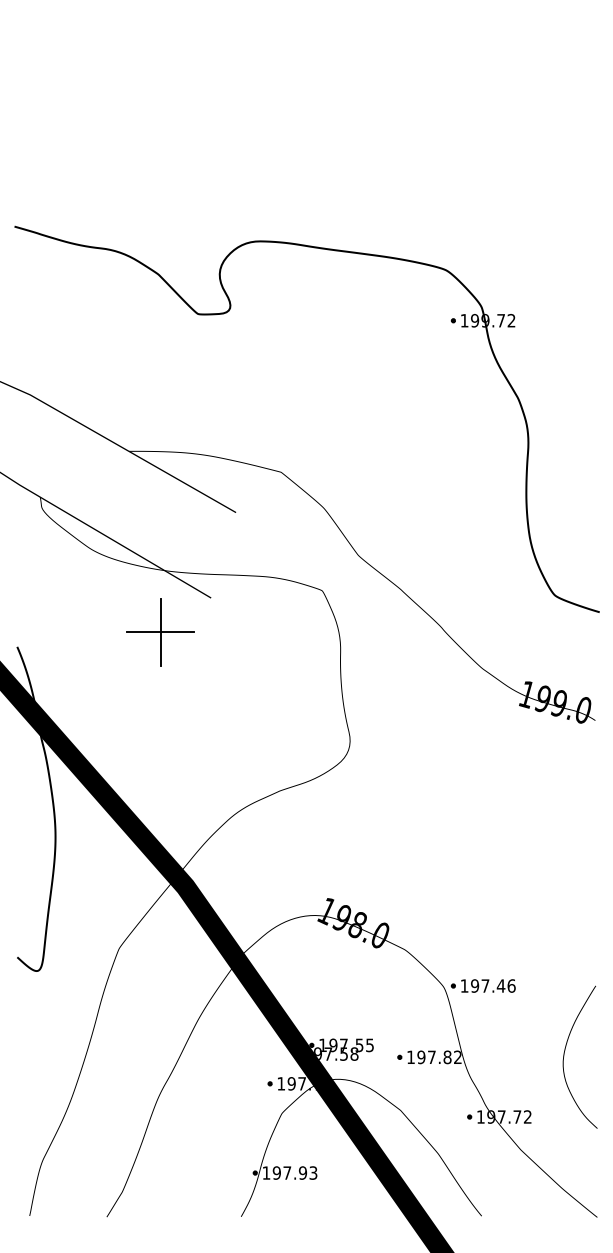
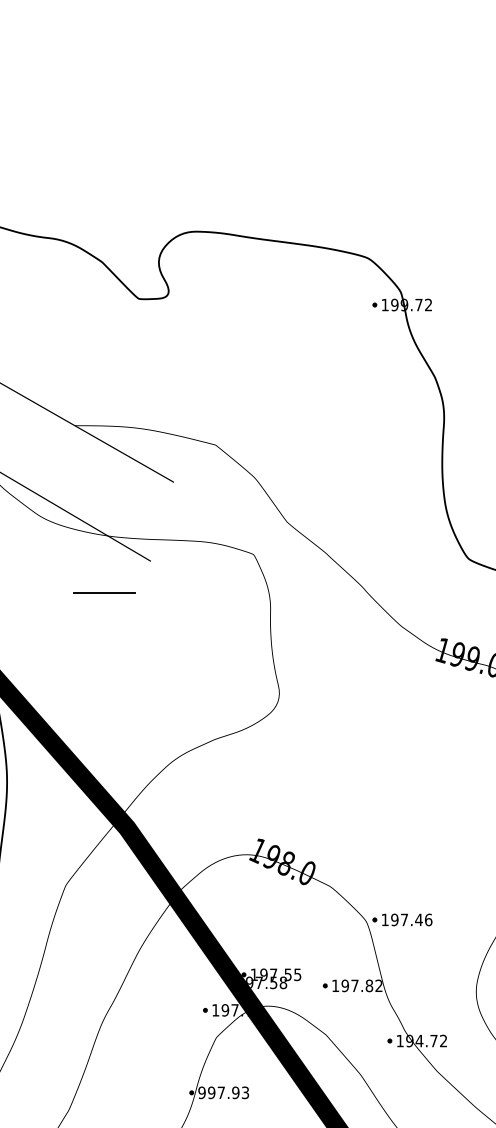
line: (160, 631) -> (104, 592), removed
text: (501, 1116) -> (419, 1040), 197.72 -> 194.72
text: (266, 1172) -> (202, 1092), 197.93 -> 997.93

